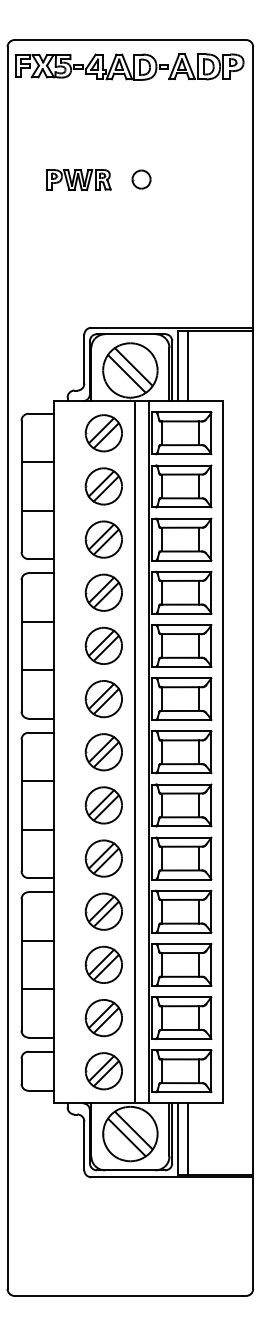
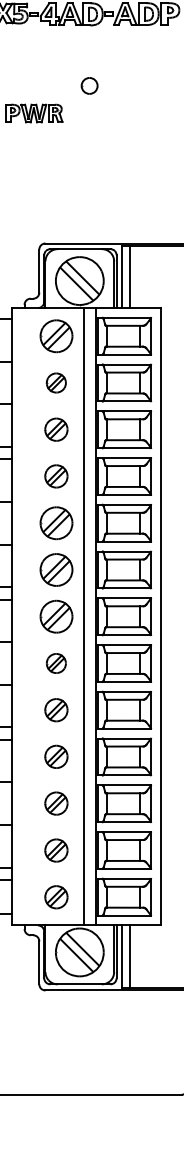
part: (141, 179) -> (89, 85), moved
part: (103, 486) -> (56, 383), size x0.6
part: (103, 539) -> (56, 429), size x0.7
part: (103, 592) -> (56, 476), size x0.7
part: (103, 805) -> (56, 663), size x0.6
part: (103, 858) -> (56, 710), size x0.7
part: (103, 911) -> (56, 756), size x0.7
part: (103, 964) -> (56, 803), size x0.7
part: (103, 1018) -> (56, 850), size x0.7
part: (103, 1071) -> (56, 897), size x0.7

